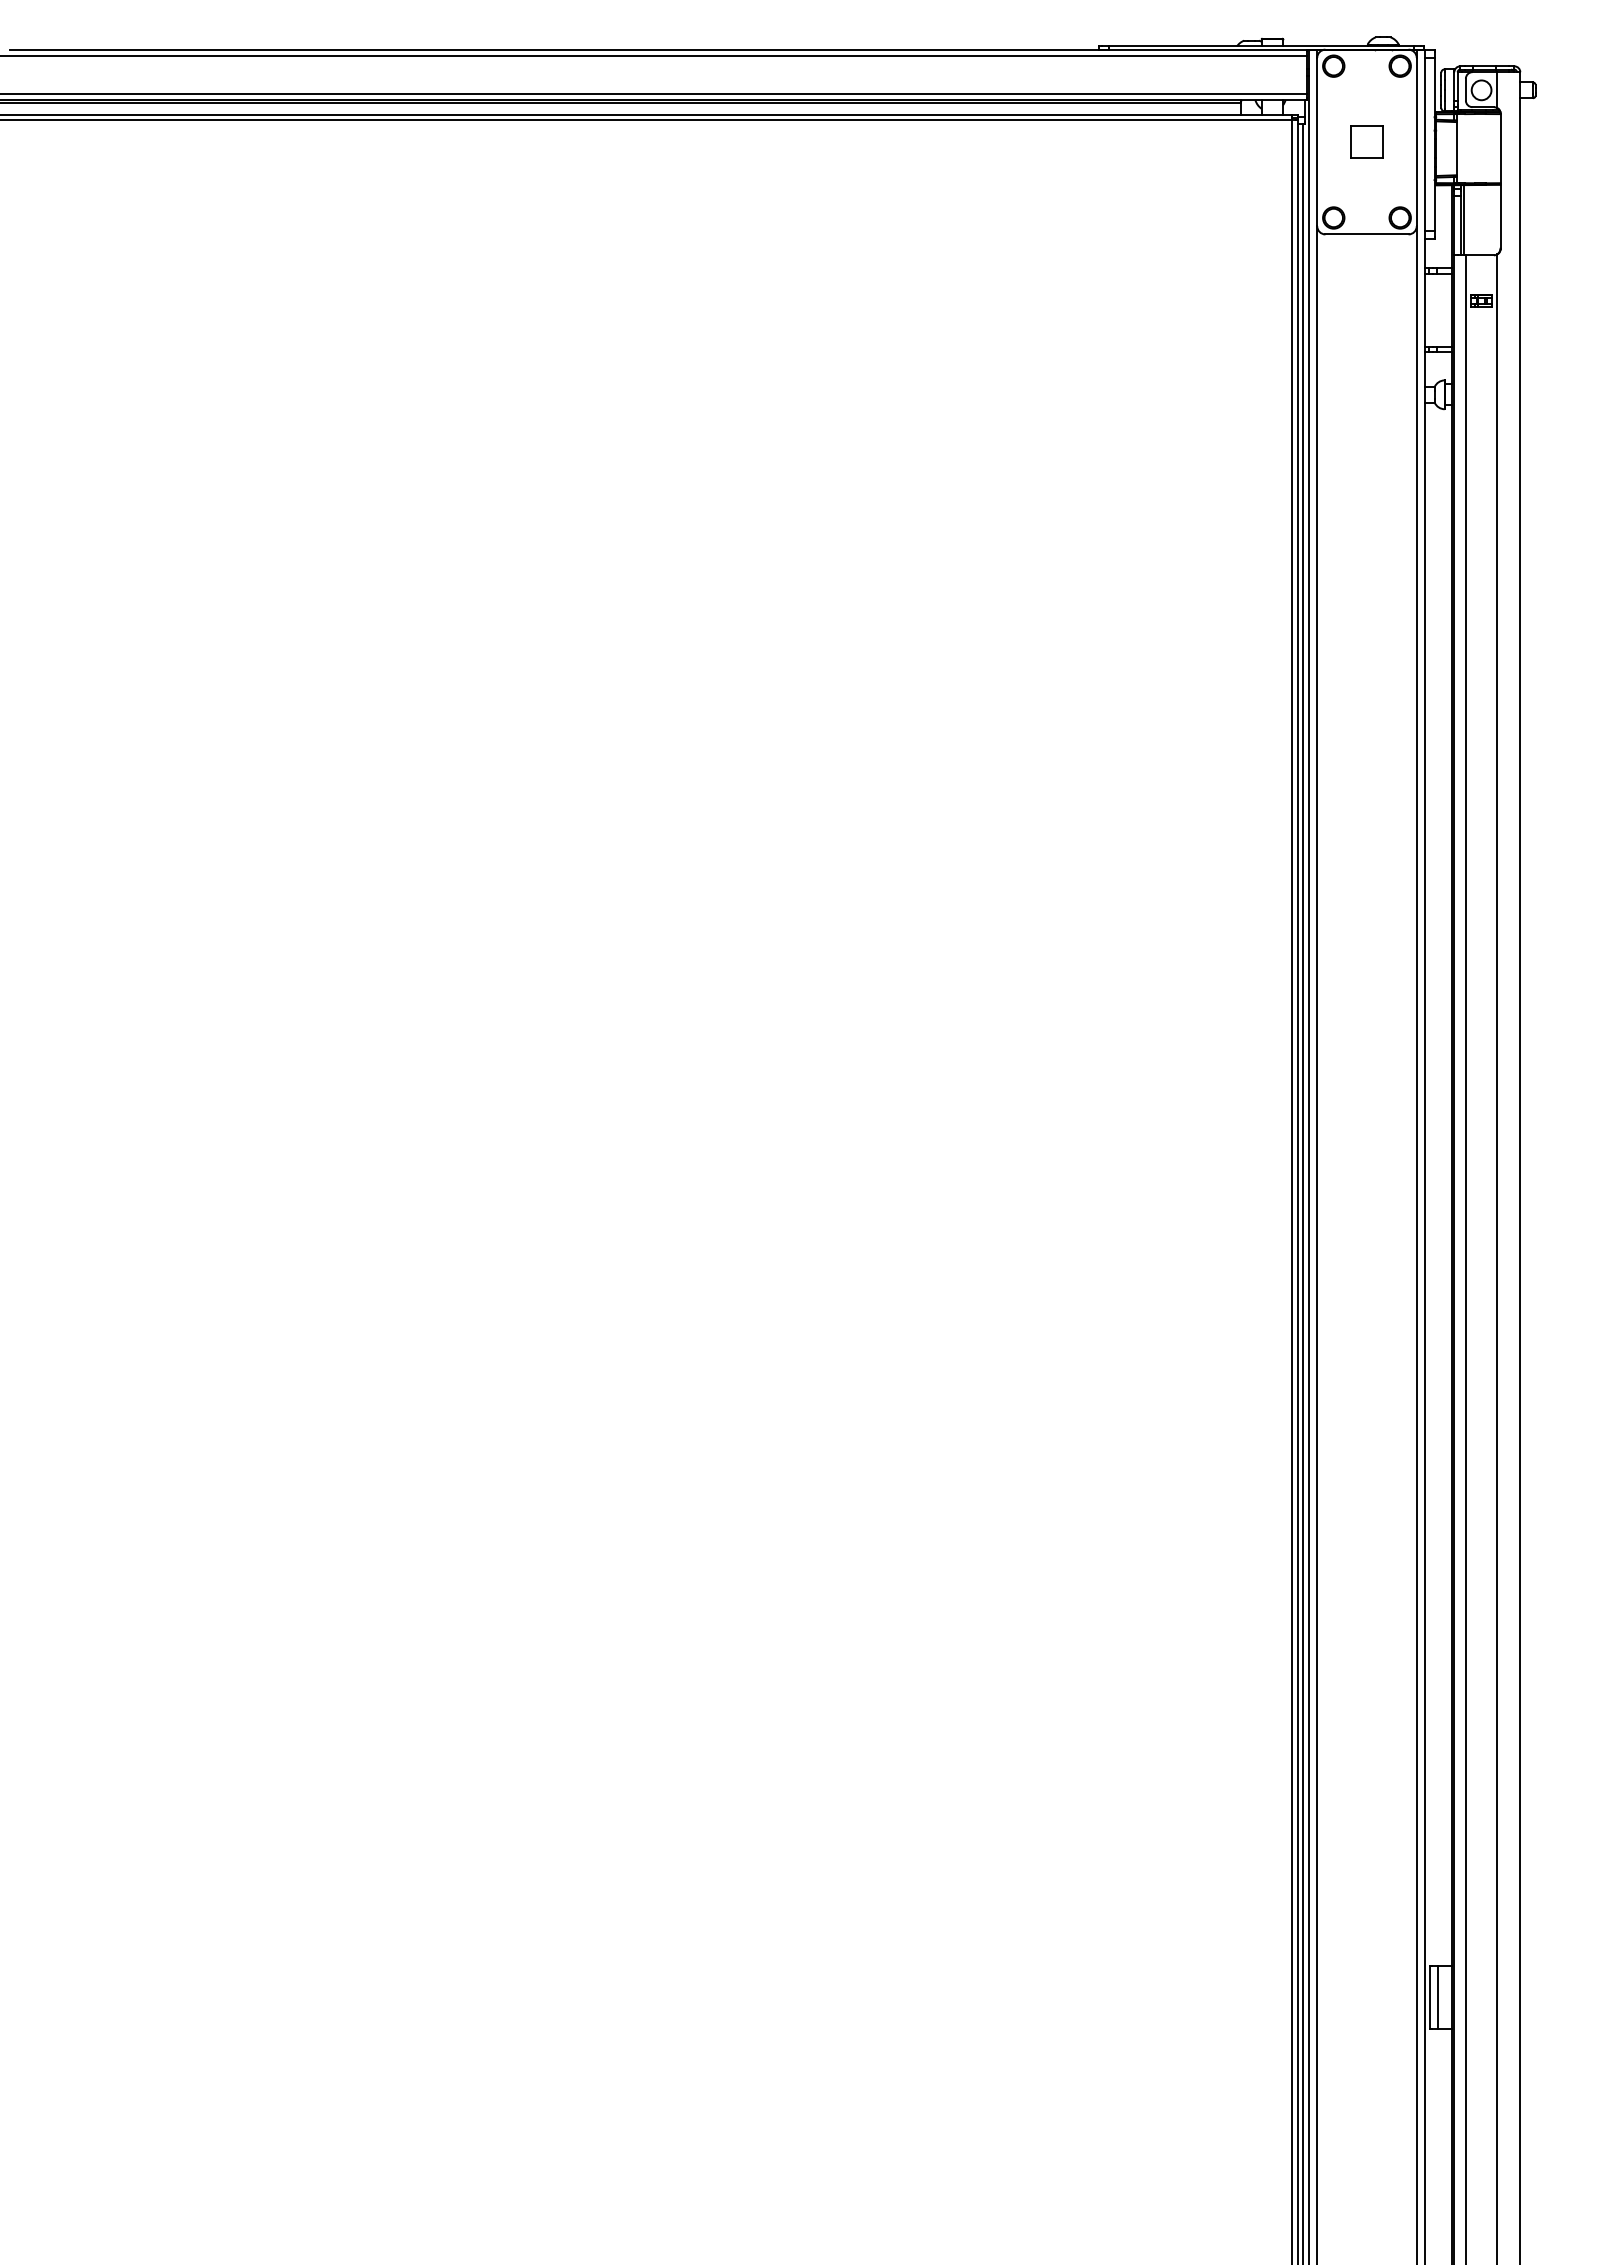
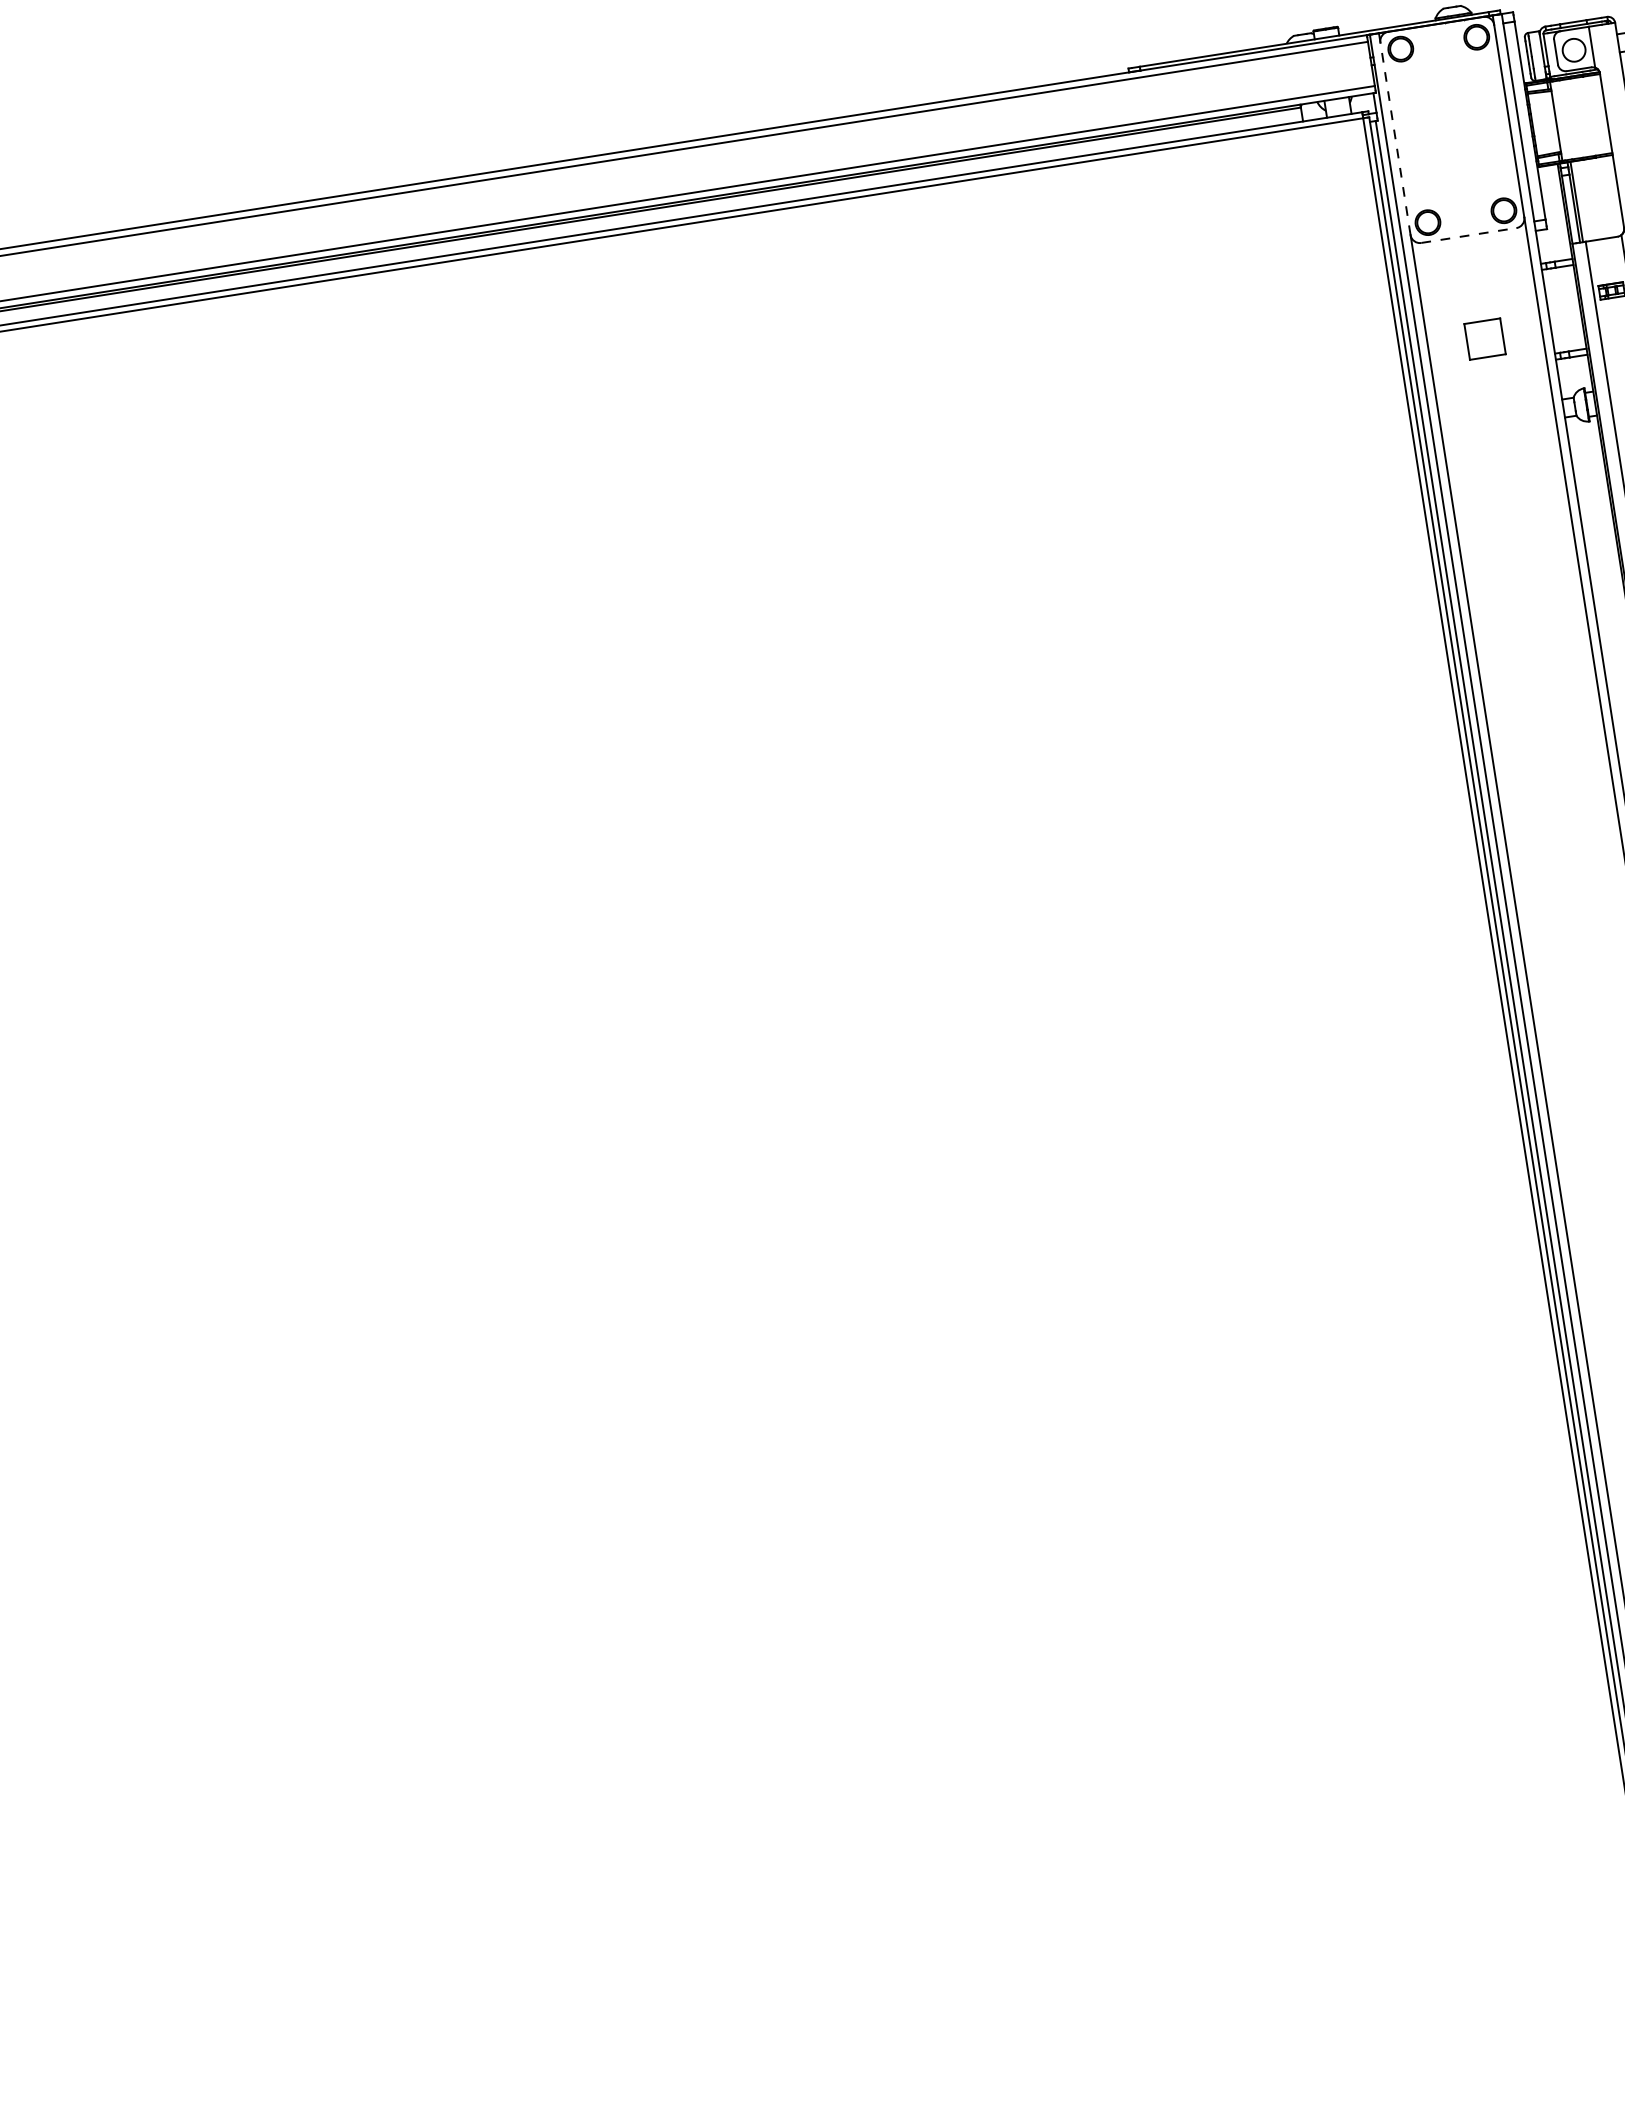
line: (1317, 141) -> (1395, 138), solid -> dashed
part: (1366, 141) -> (1484, 338), moved
line: (1366, 234) -> (1468, 235), solid -> dashed

